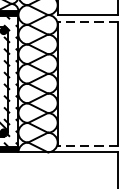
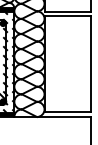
line: (87, 21) -> (67, 16), dashed -> solid
line: (87, 146) -> (67, 112), dashed -> solid

